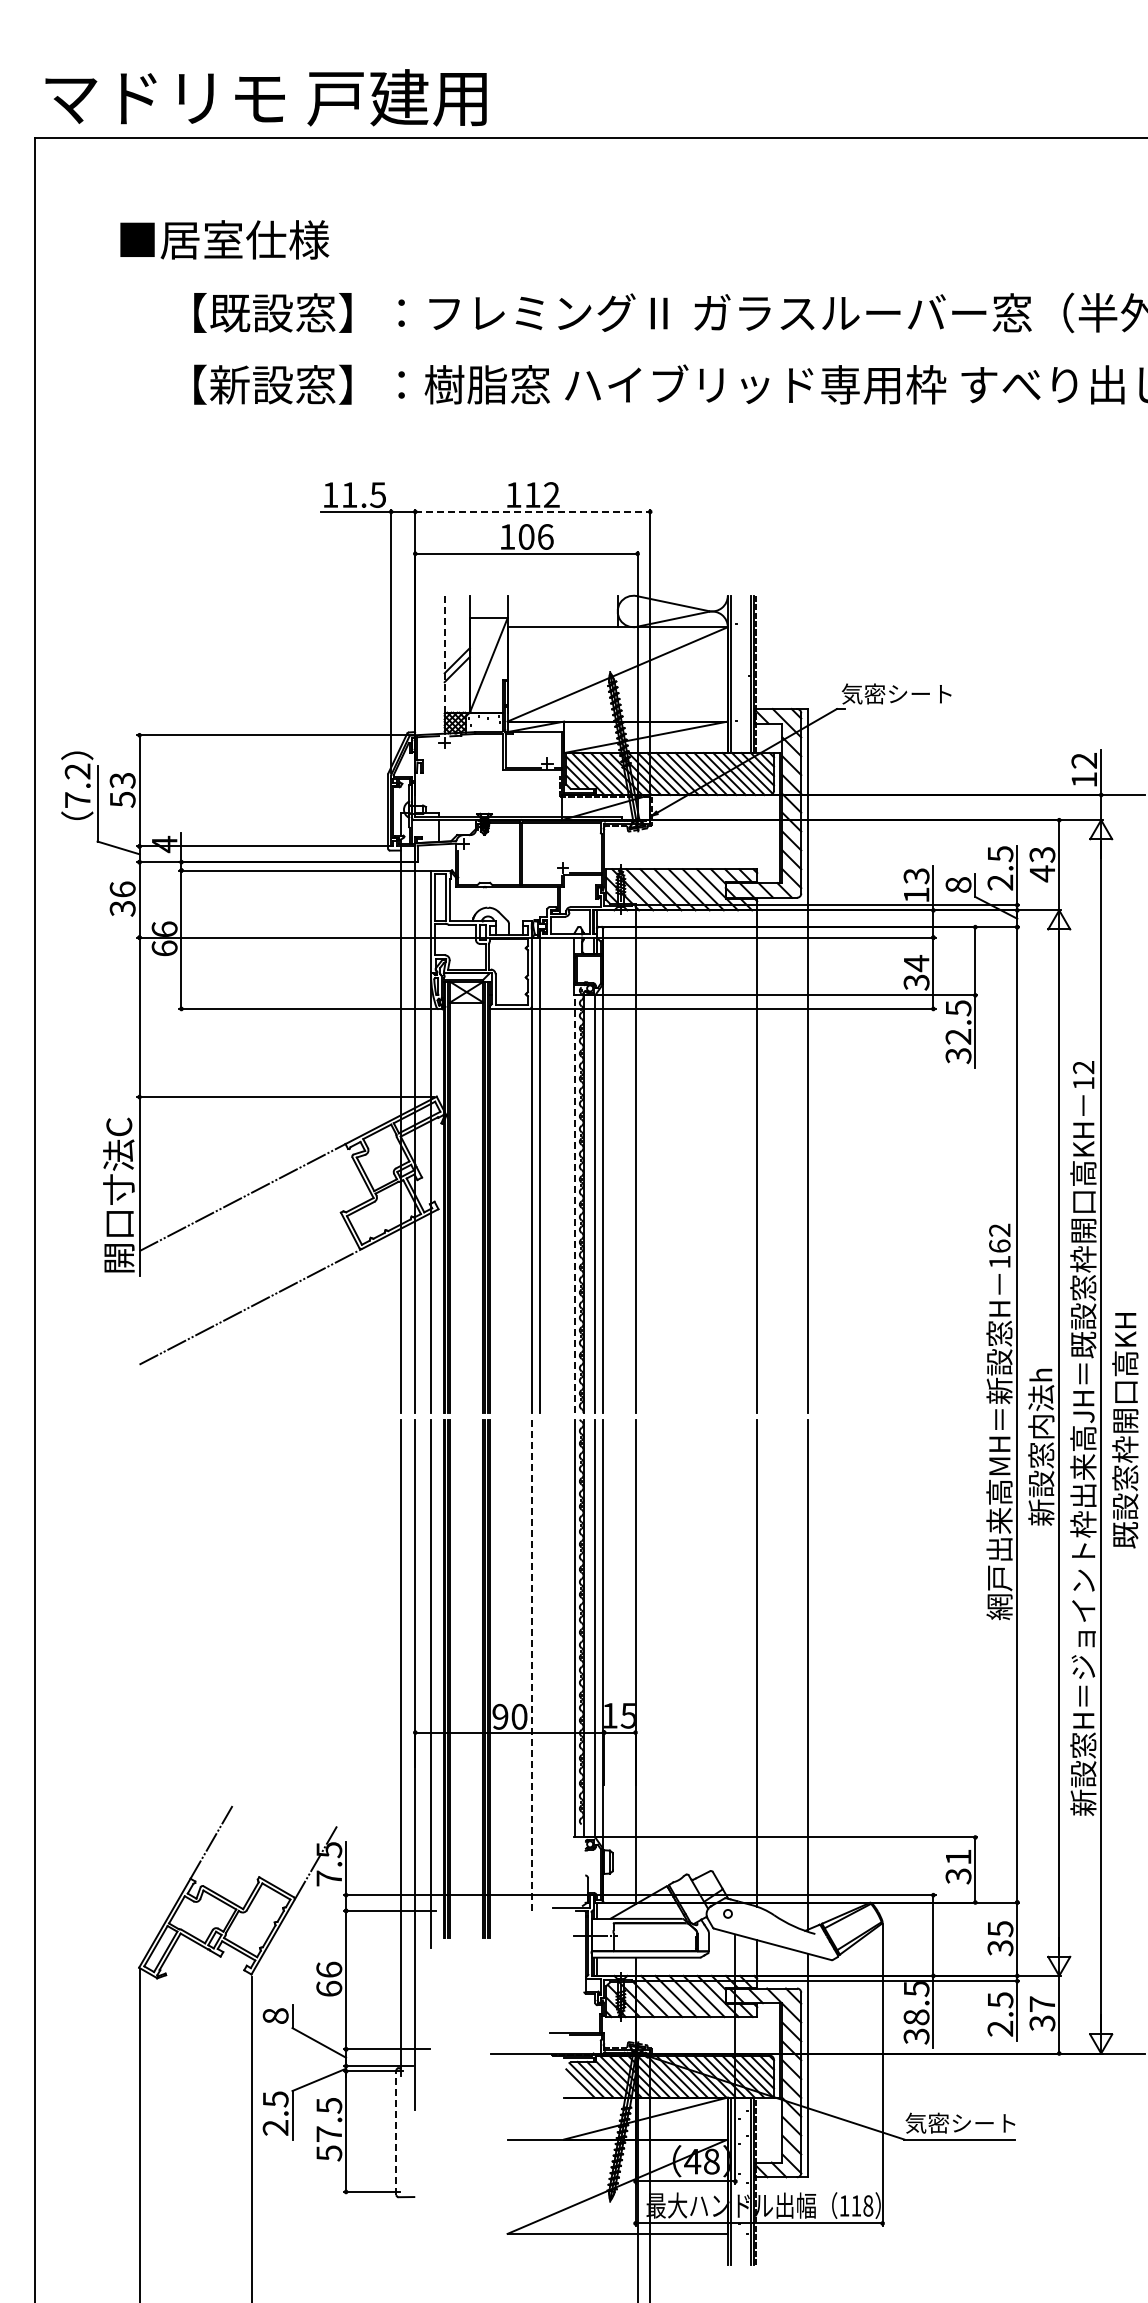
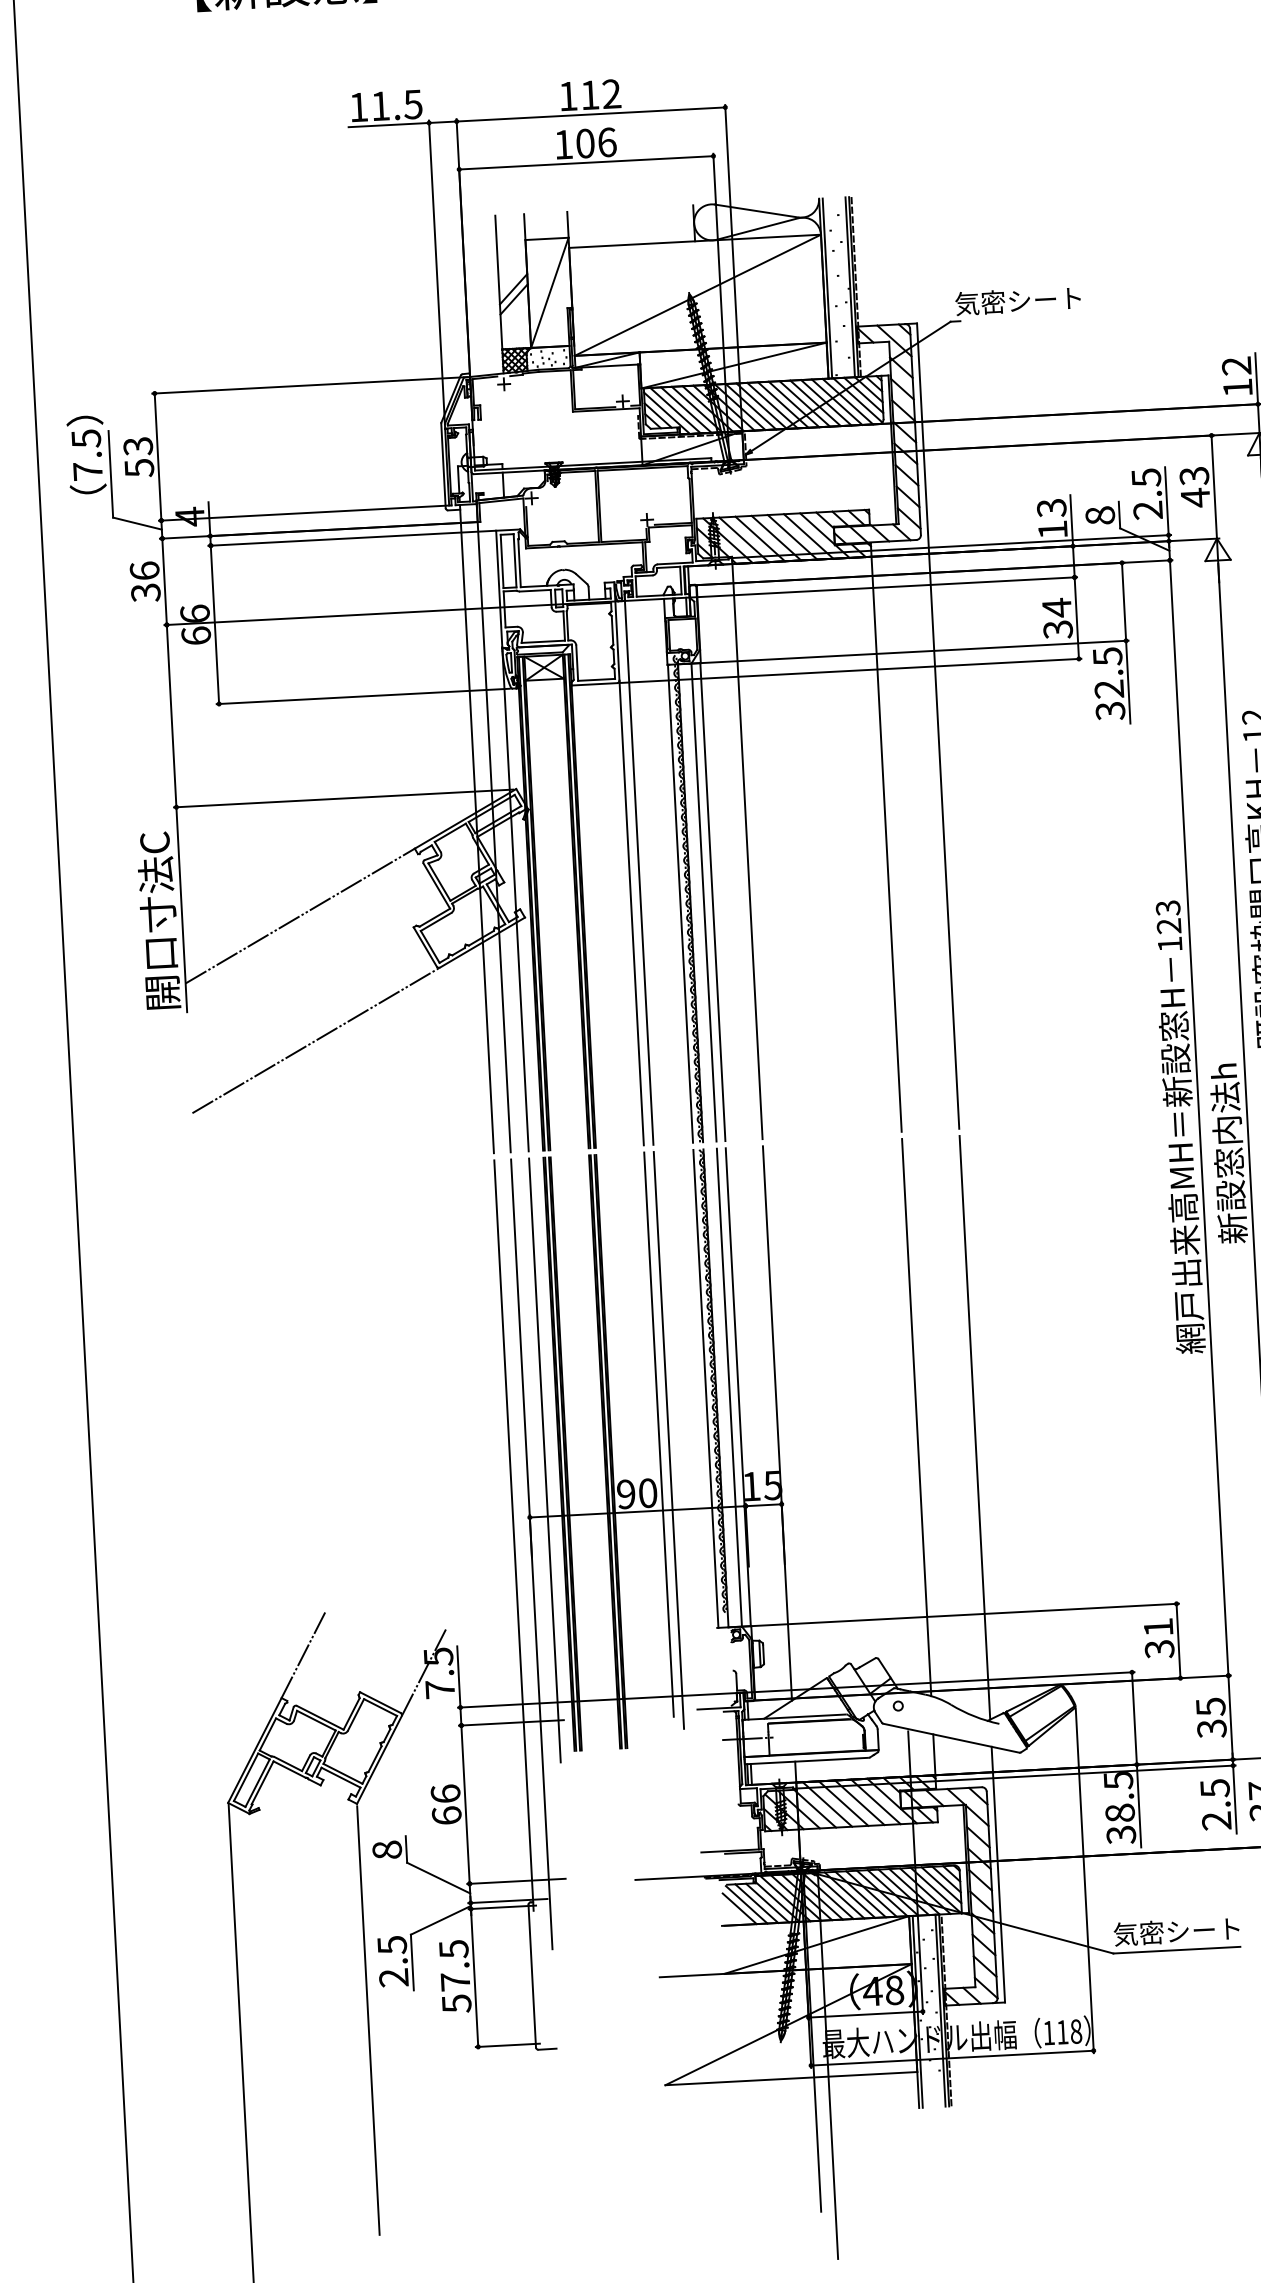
line: (533, 511) -> (591, 114), dashed -> solid
line: (444, 654) -> (498, 282), dashed -> solid
text: (77, 771) -> (85, 438), 7.2 -> 7.5
line: (574, 1204) -> (680, 904), dashed -> solid
text: (999, 1237) -> (1168, 916), 162 -> 123
line: (531, 1666) -> (658, 1434), dashed -> solid
line: (540, 1671) -> (669, 1440), added
line: (396, 2132) -> (532, 1975), dashed -> solid

